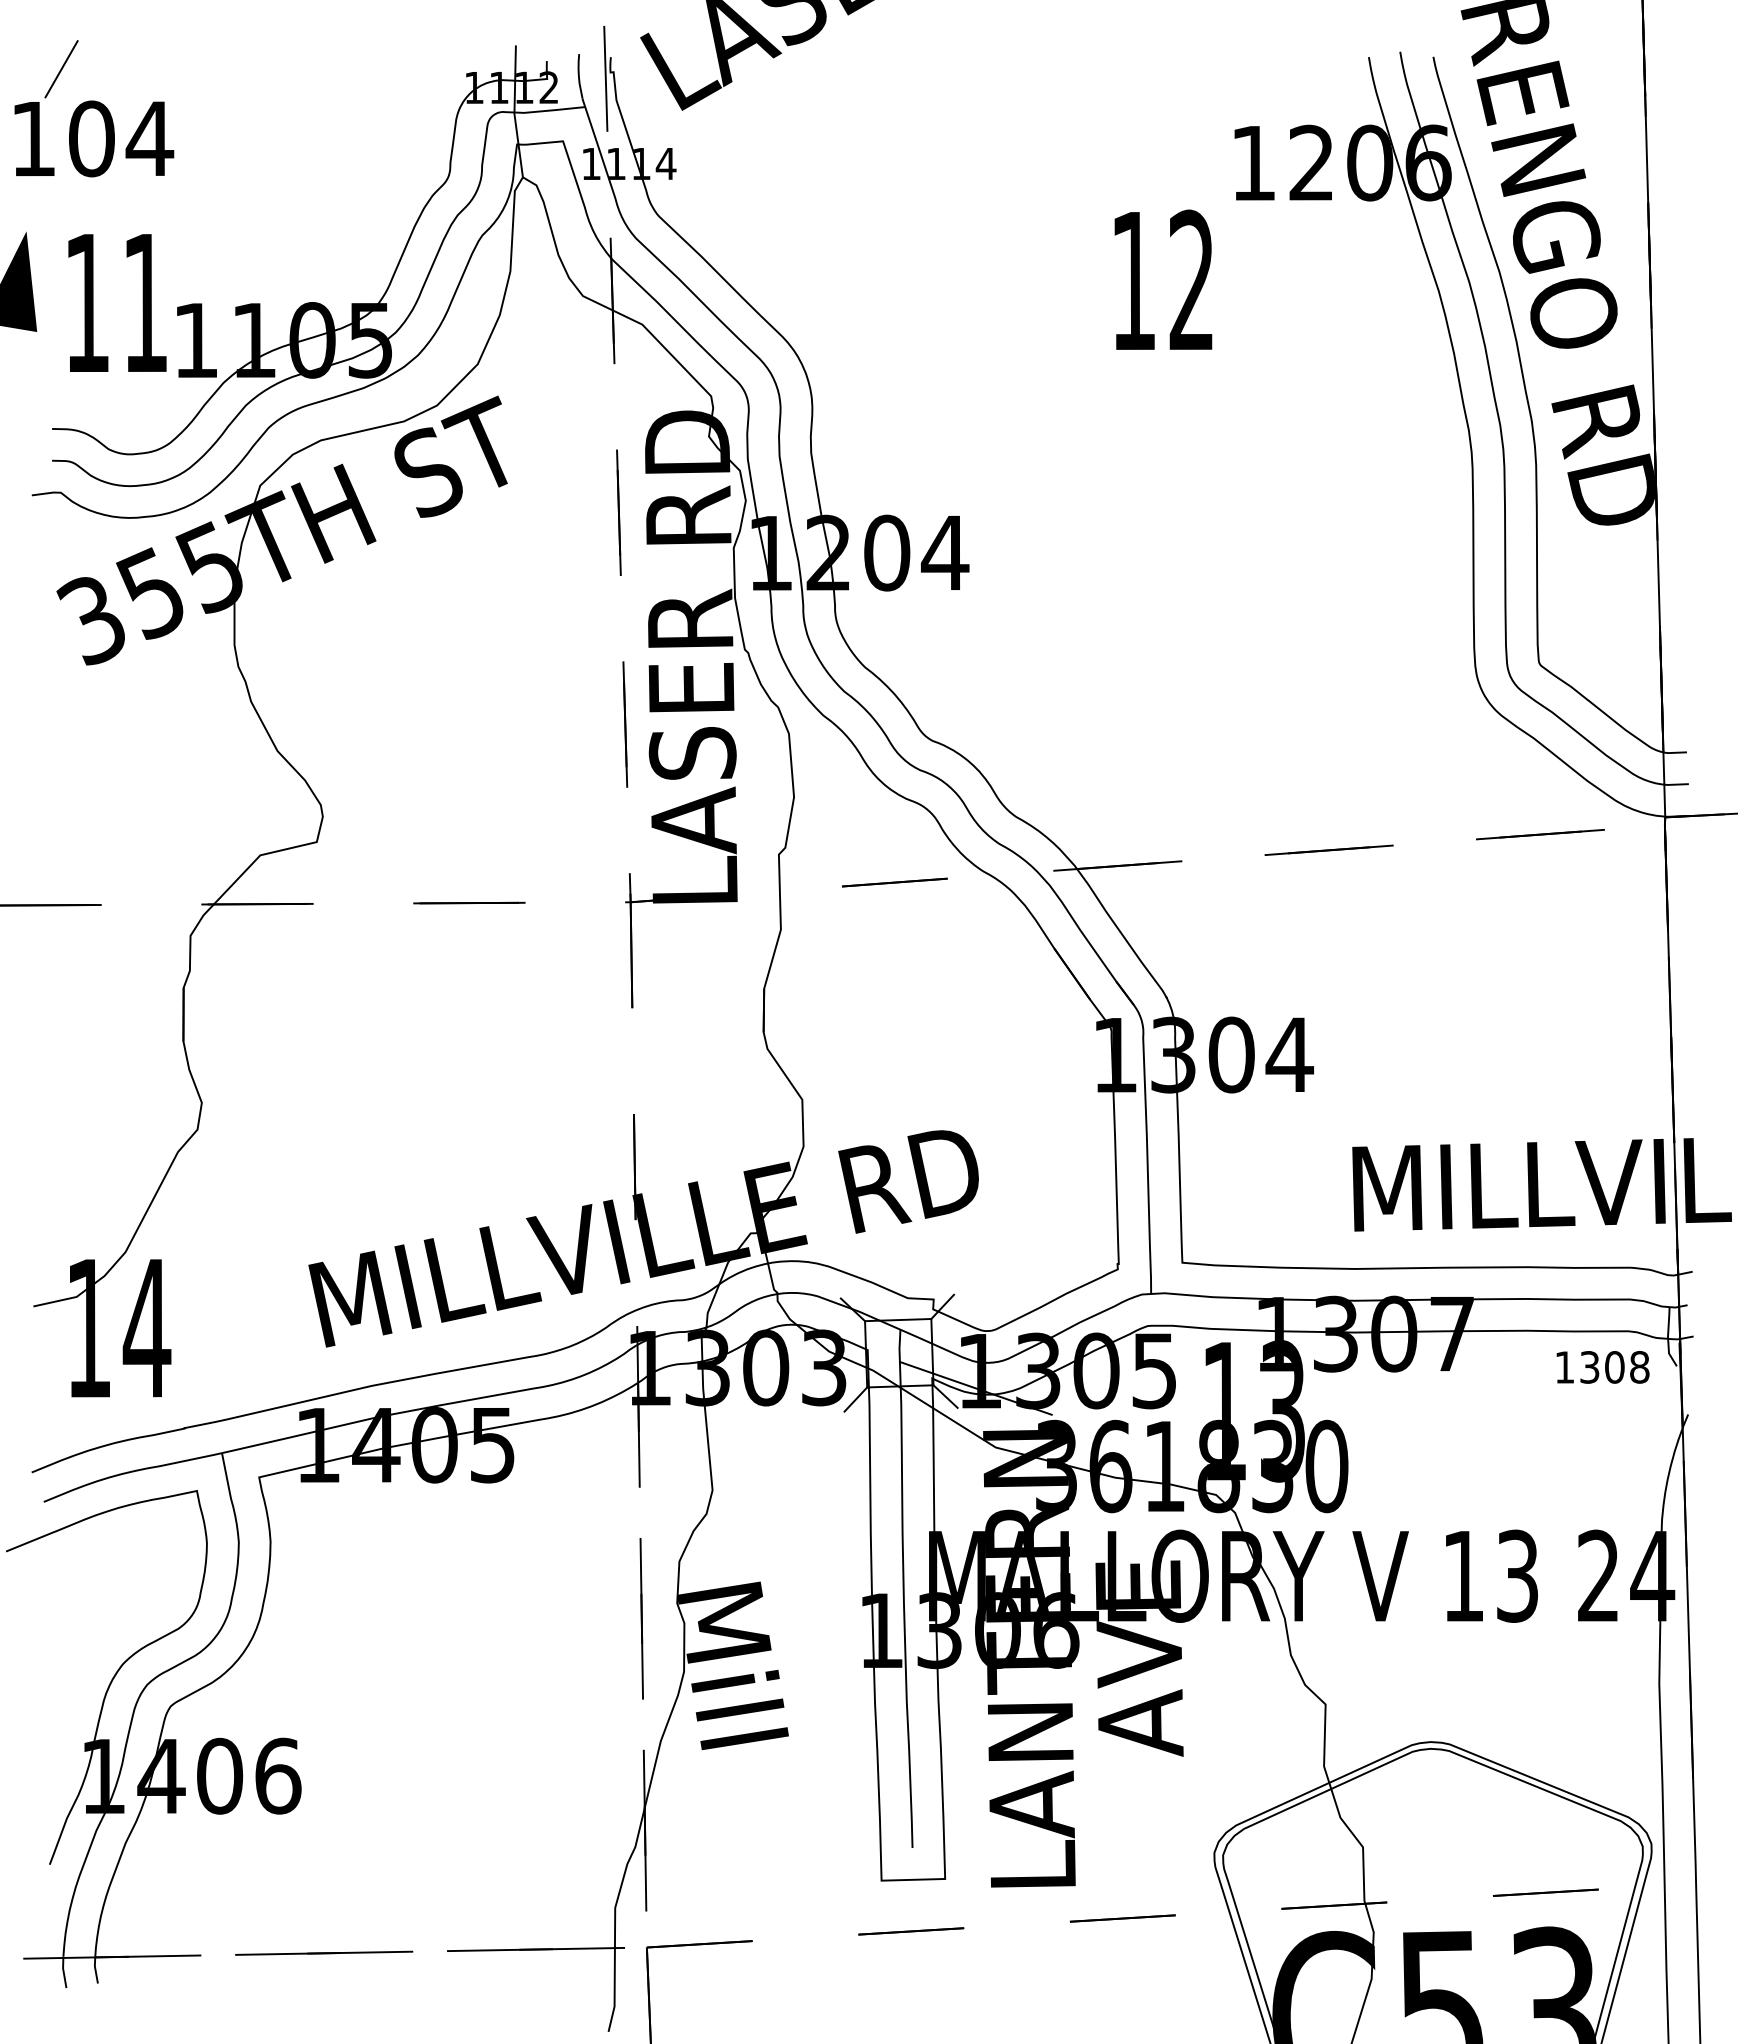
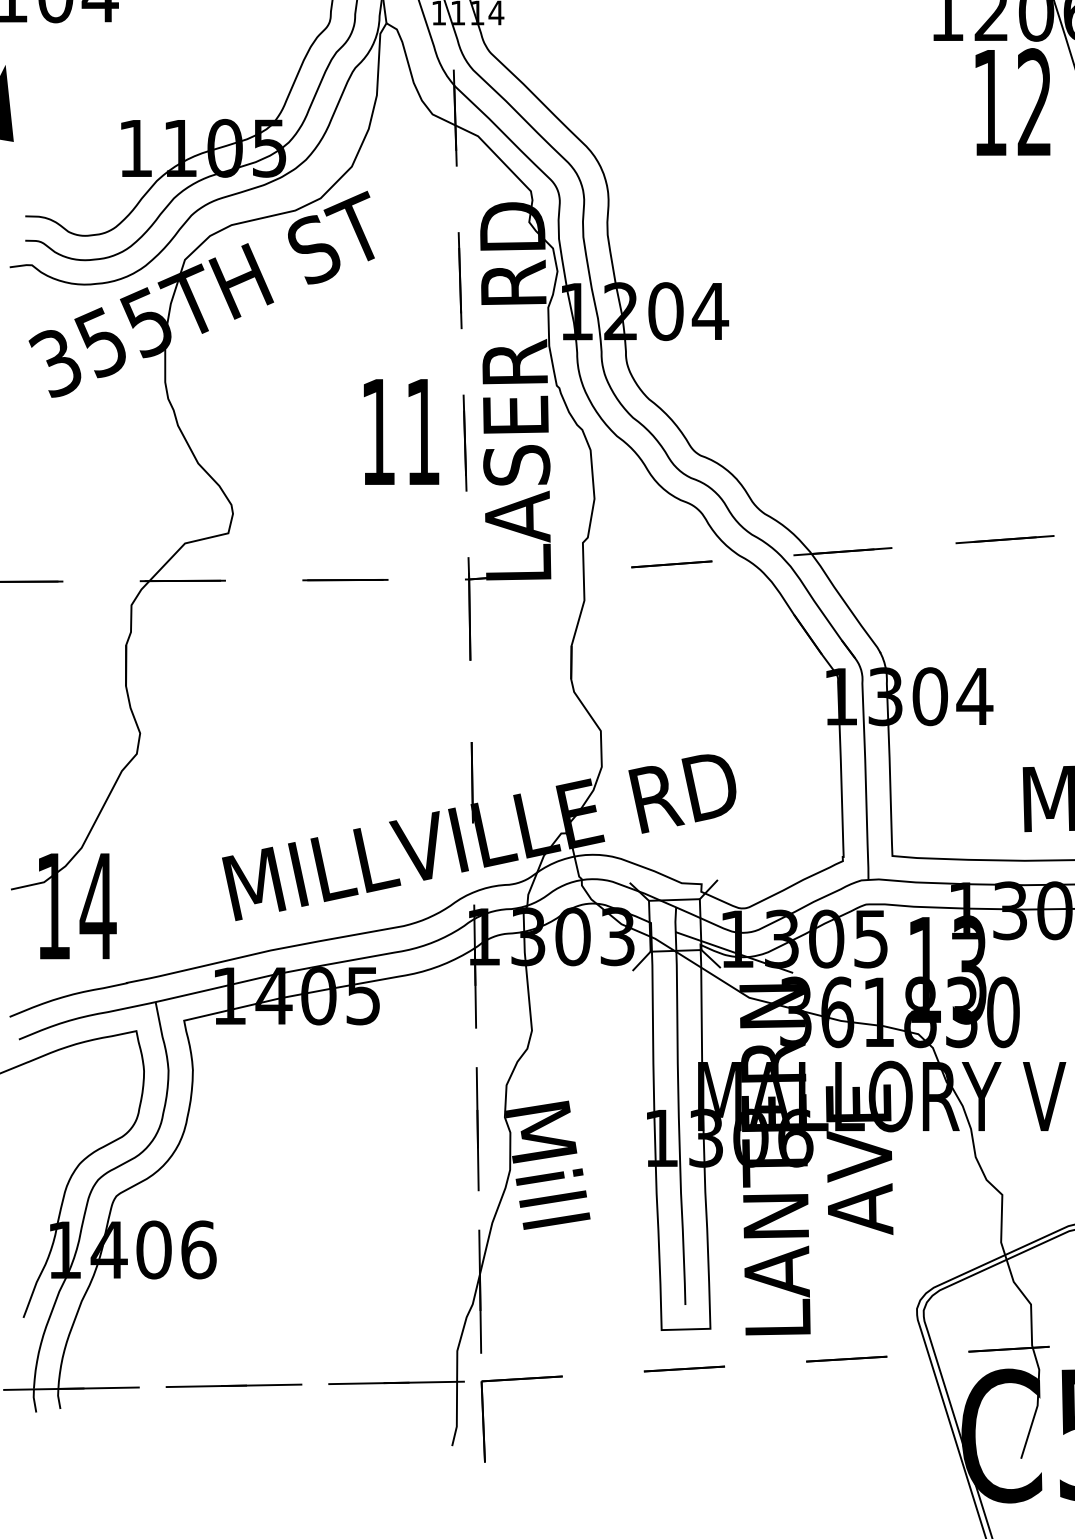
text: (1163, 279) -> (1012, 101), moved
text: (117, 302) -> (401, 431), moved

